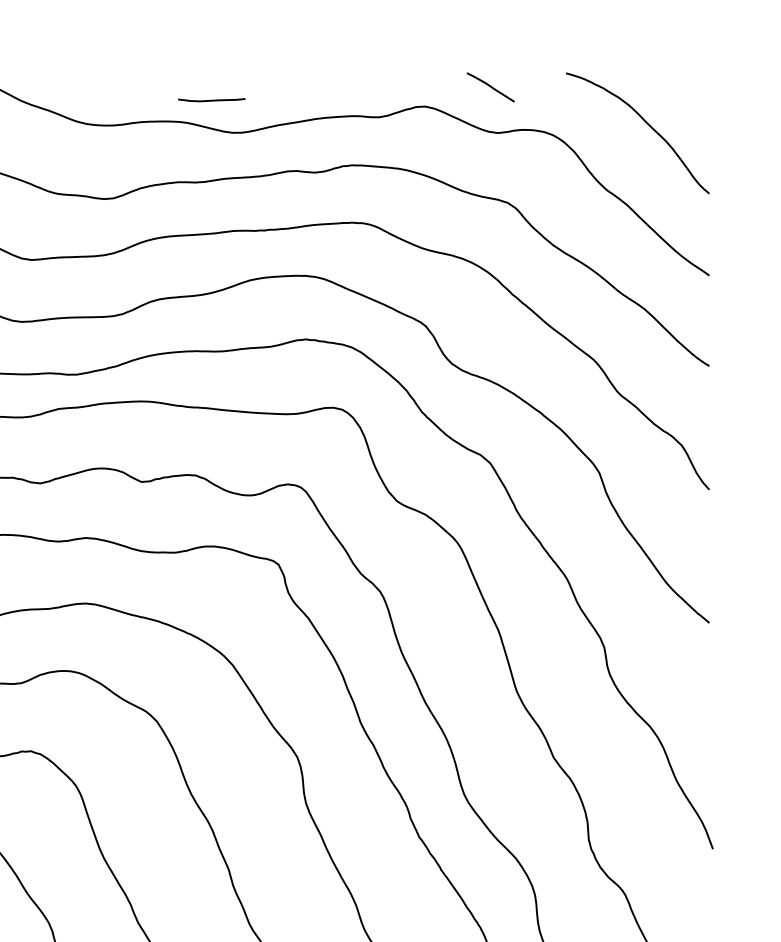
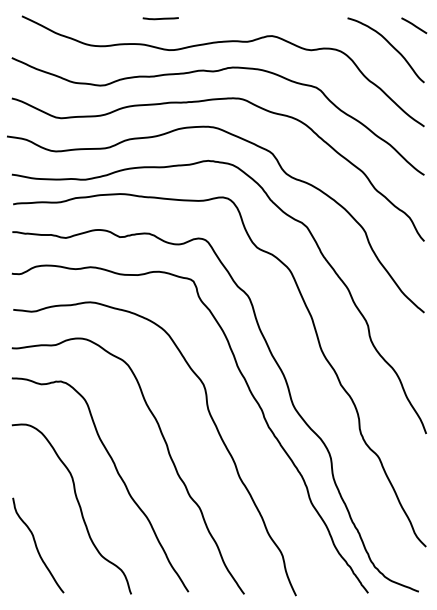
line: (491, 86) -> (414, 25), moved
line: (211, 99) -> (160, 18), moved

